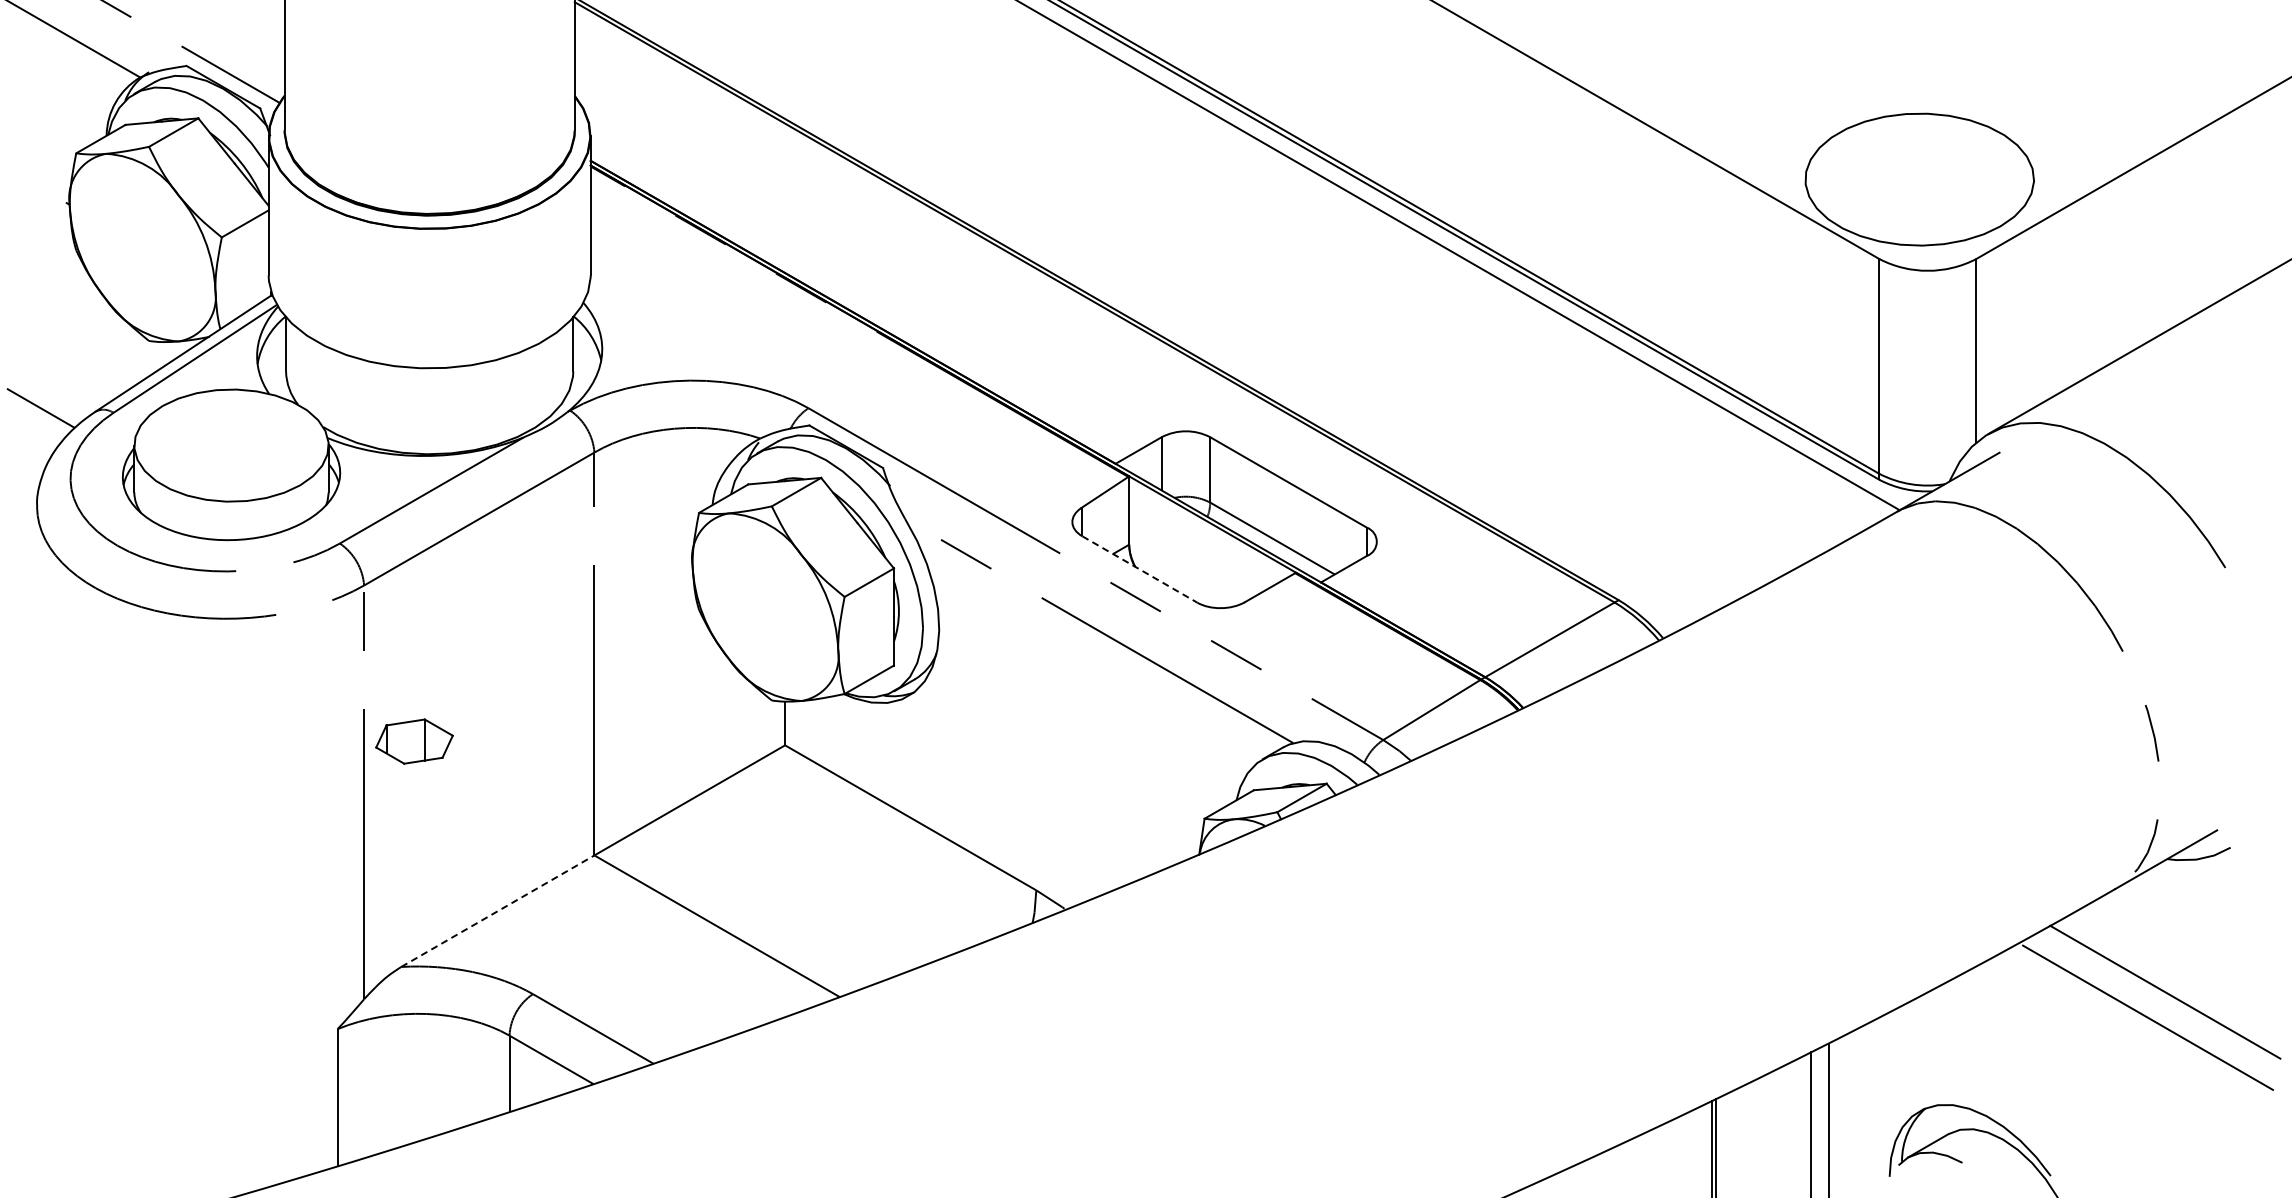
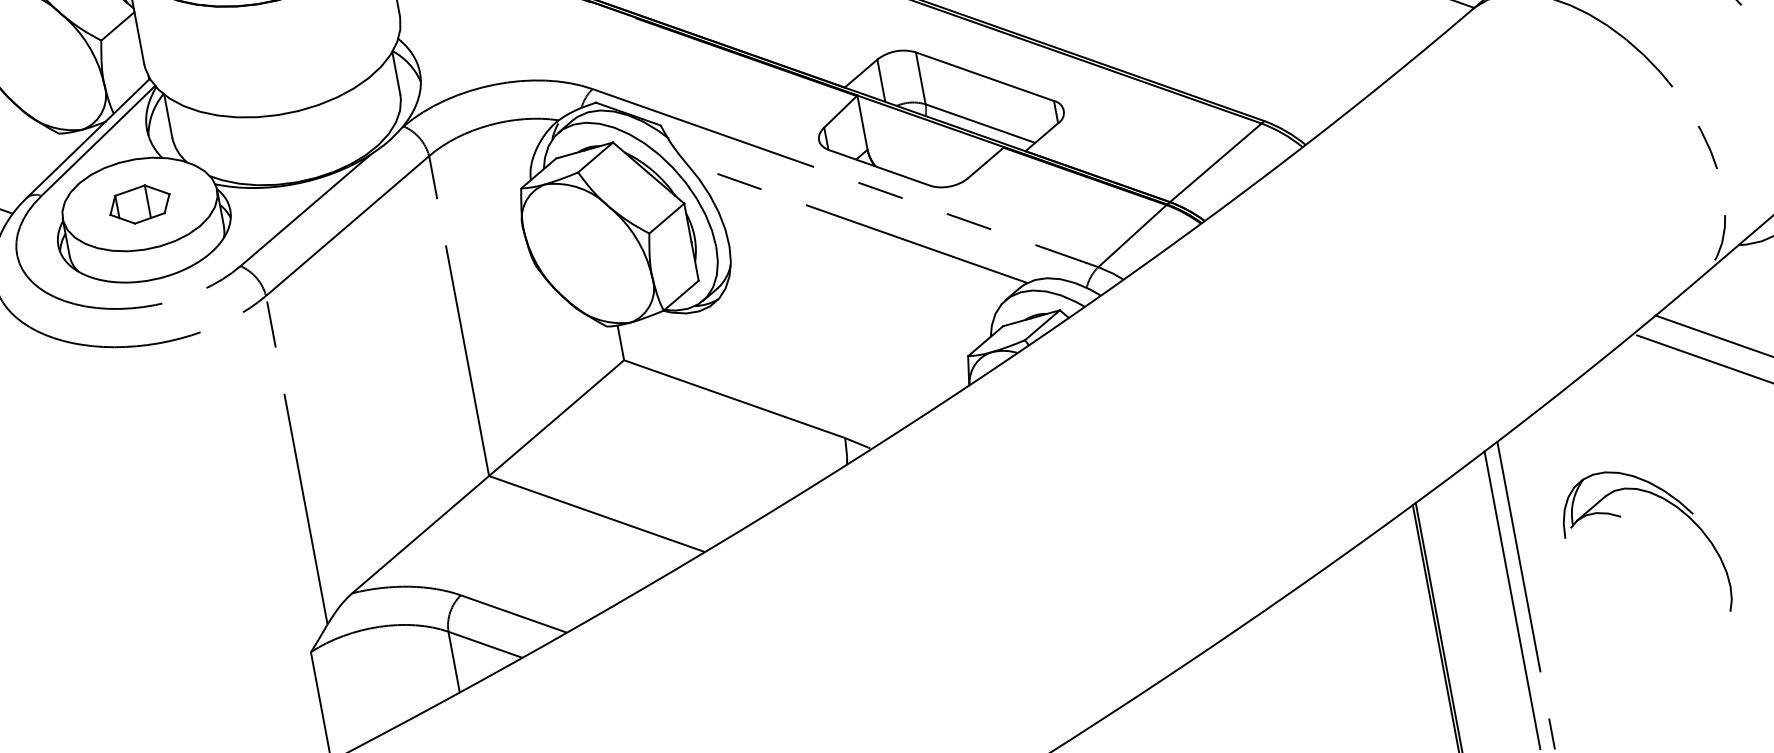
line: (1140, 569) -> (880, 167), dashed -> solid
part: (414, 741) -> (139, 204), moved
line: (497, 911) -> (420, 534), dashed -> solid

